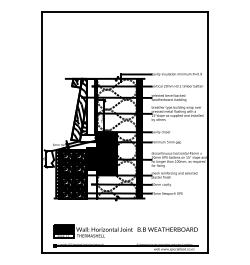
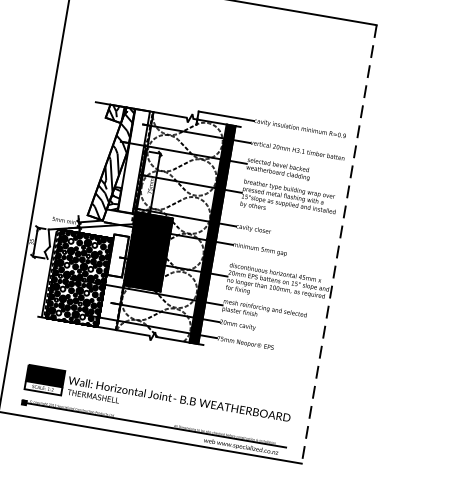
line: (208, 132) -> (339, 244), solid -> dashed
hatch: (91, 158) -> (118, 255), removed

